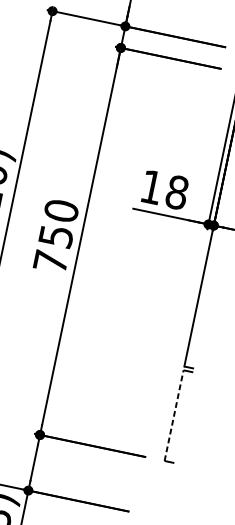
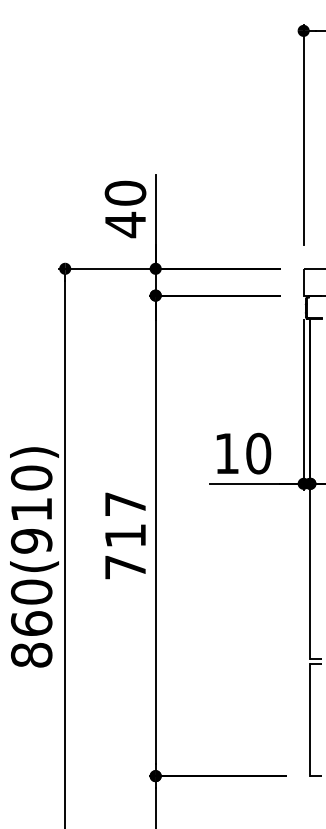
text: (177, 192) -> (258, 453), 18 -> 10
text: (58, 223) -> (125, 519), 750 -> 717
line: (174, 415) -> (310, 719), dashed -> solid

